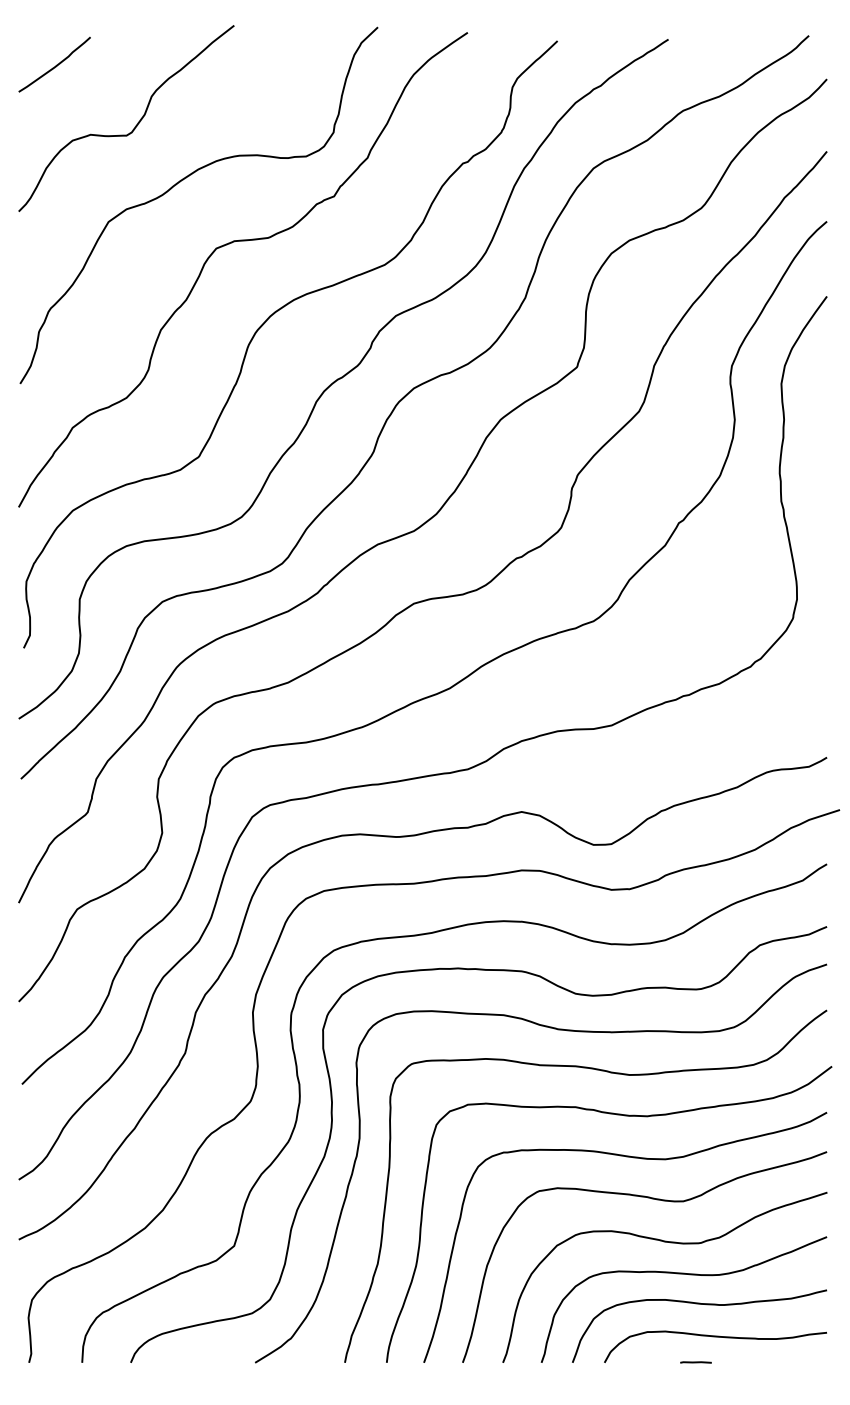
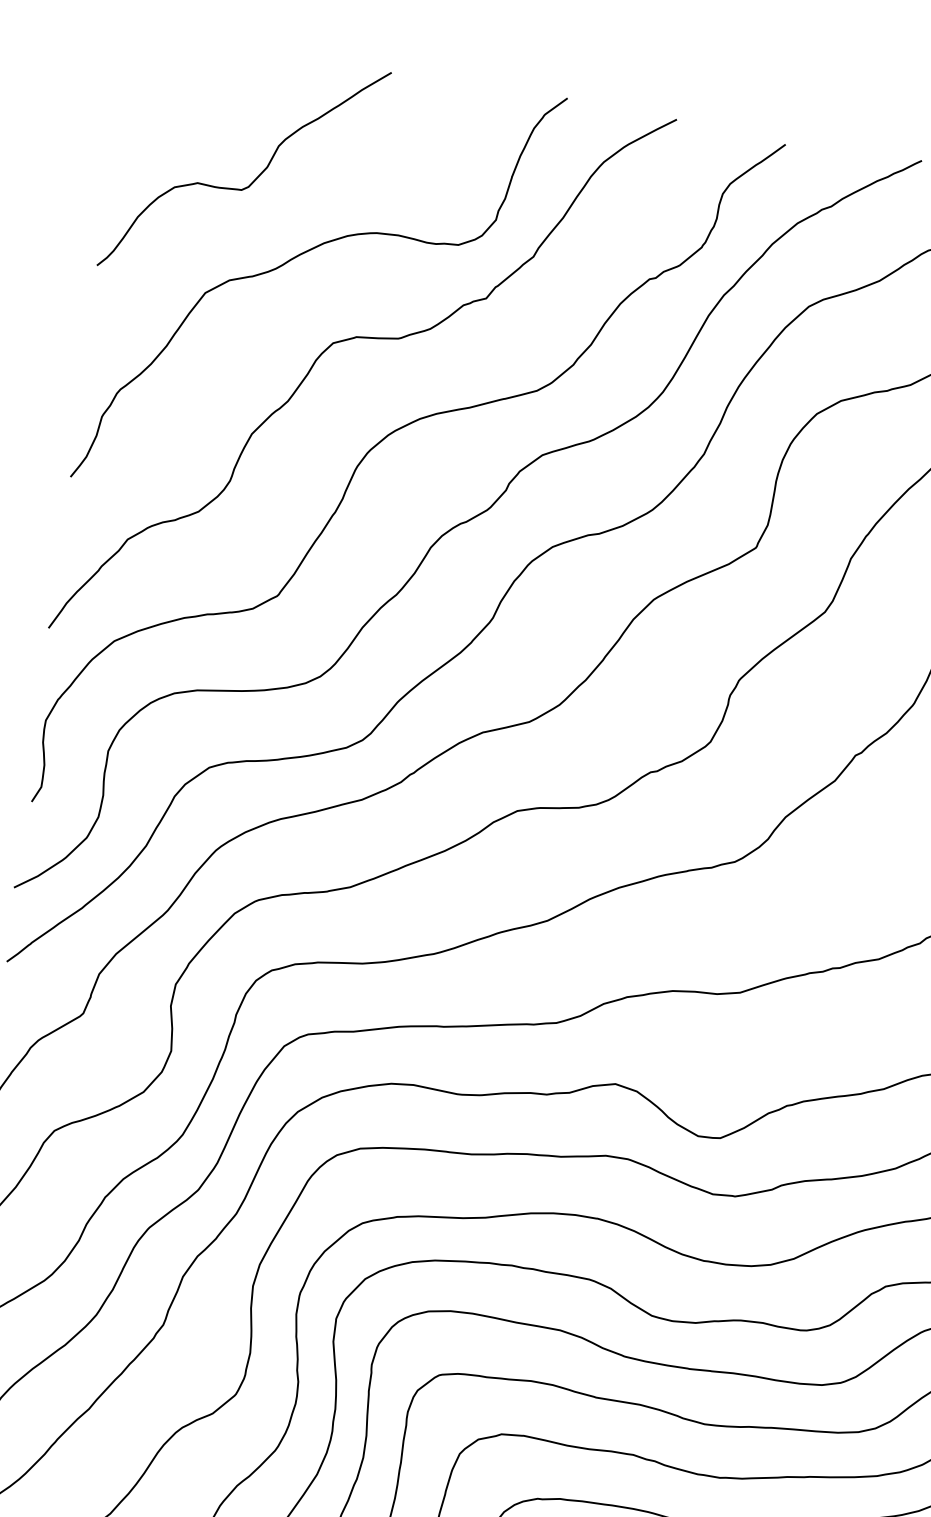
curve: (55, 65) -> (165, 92), removed

